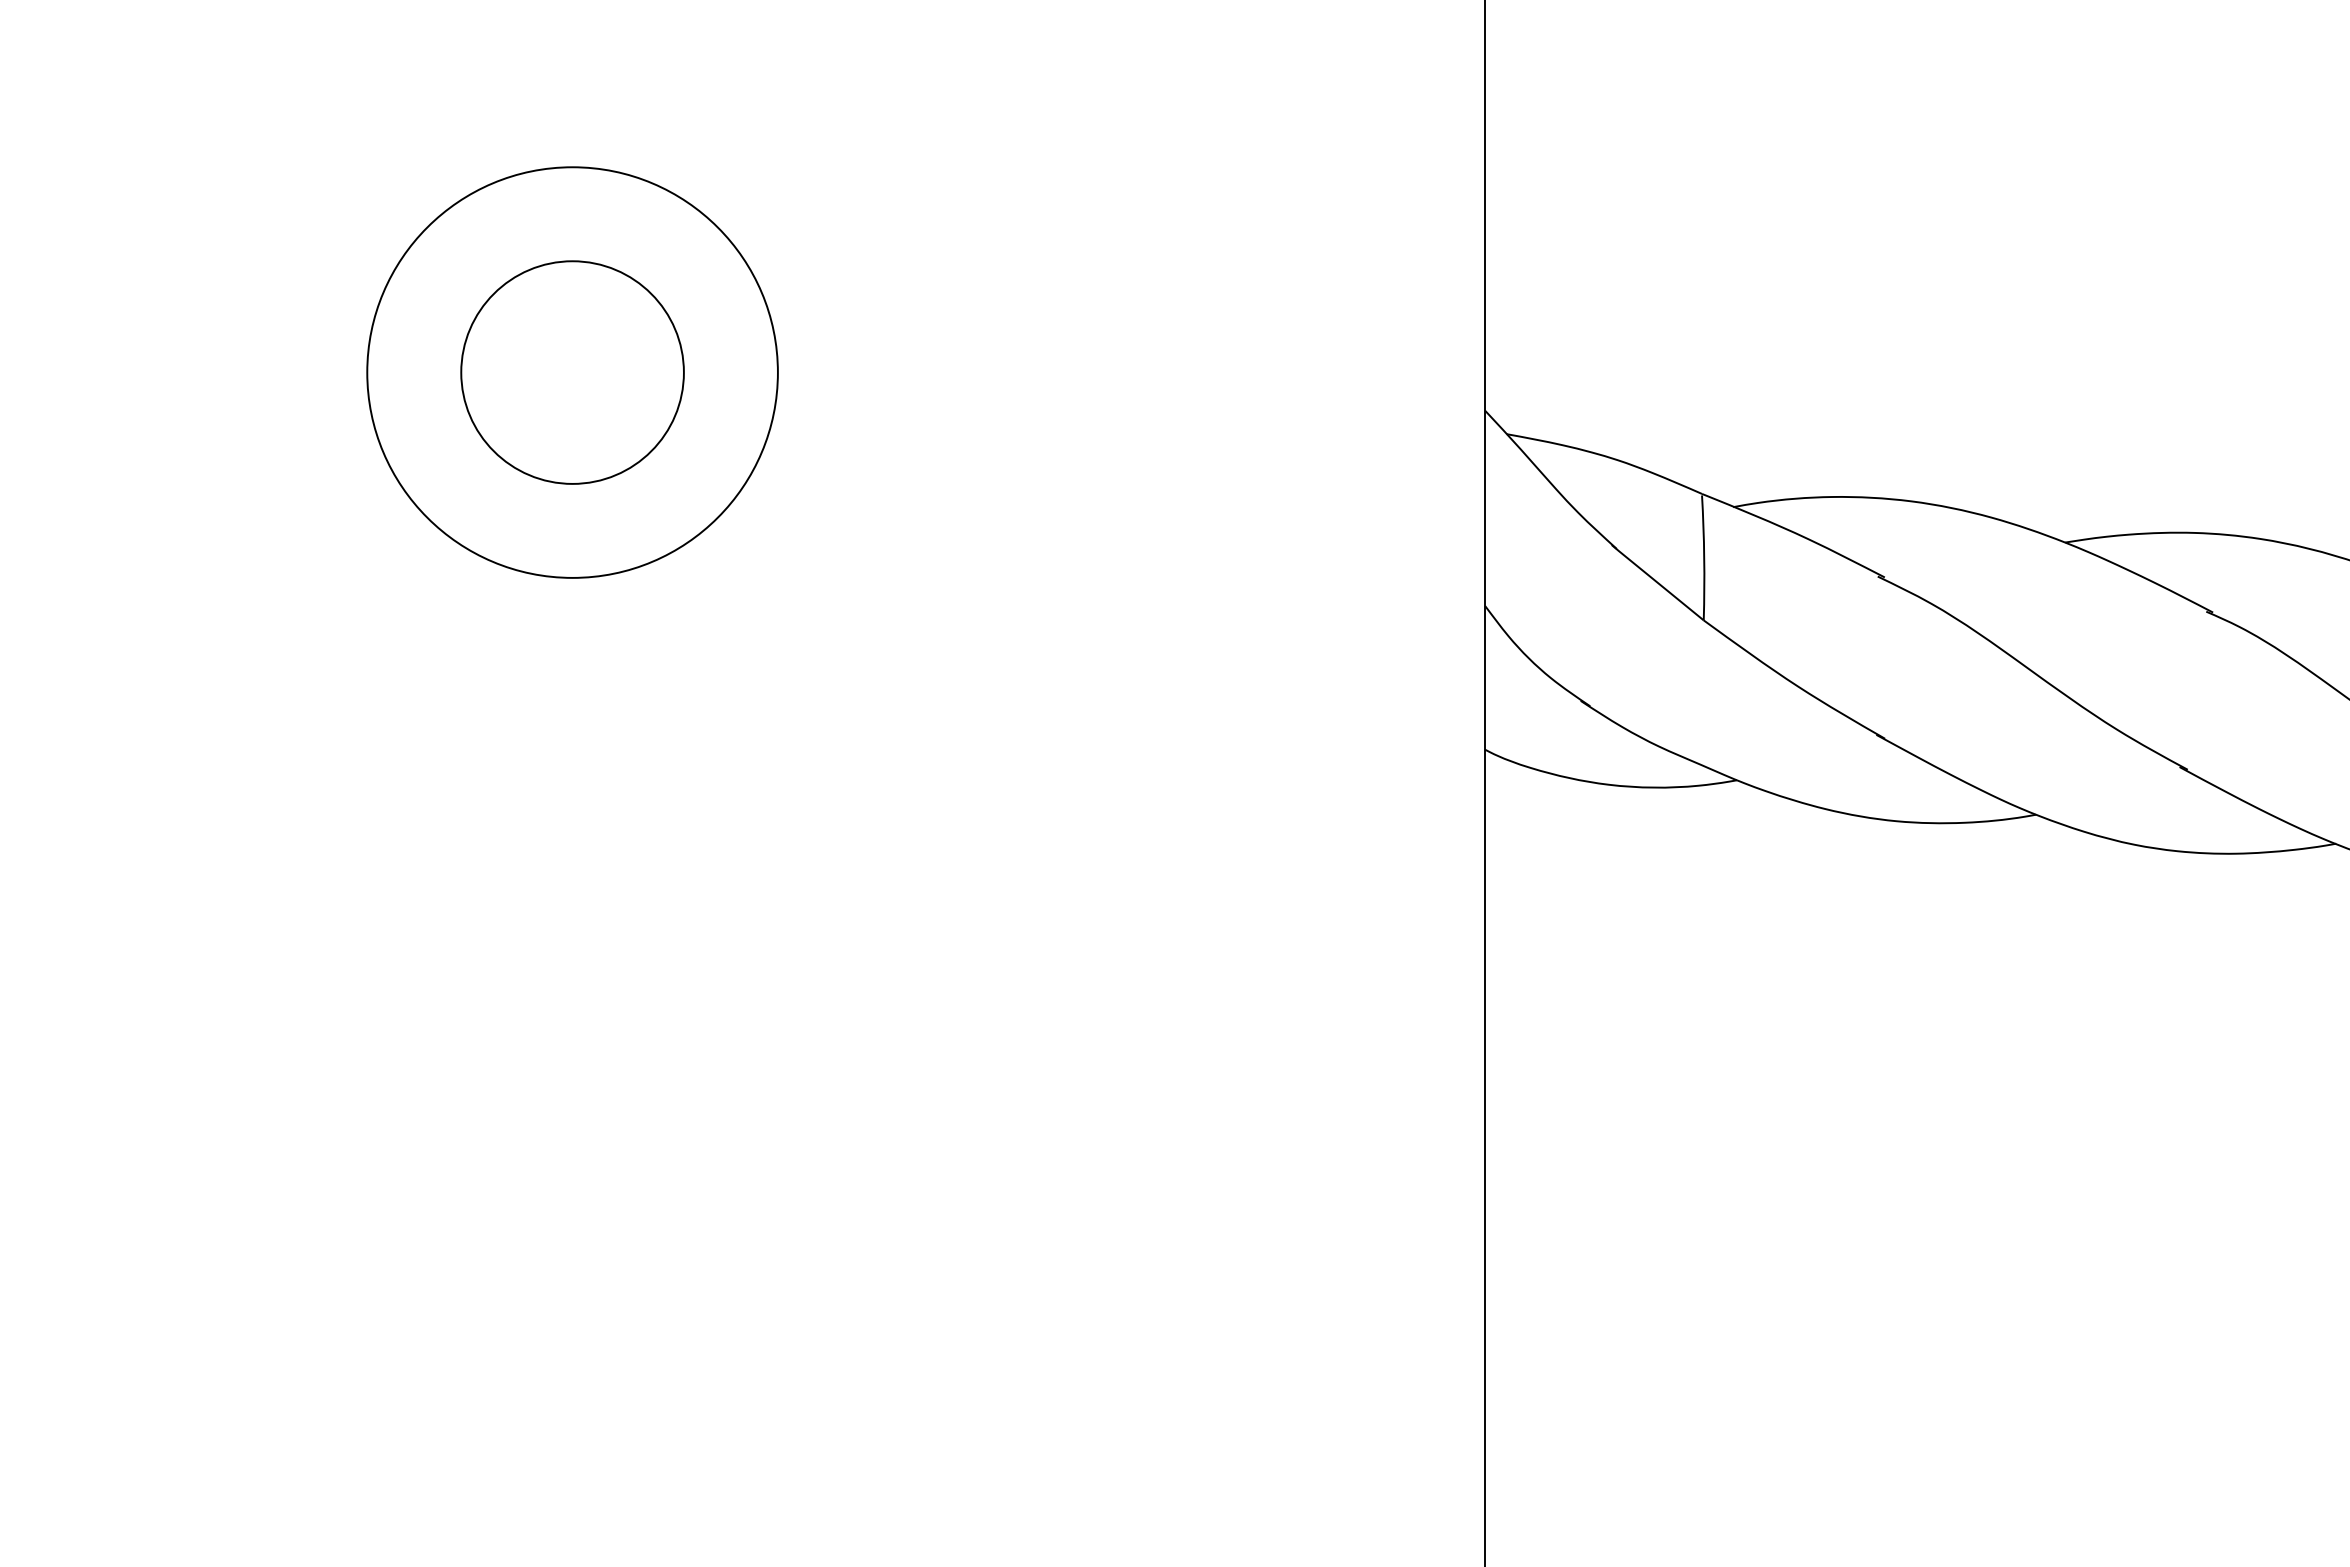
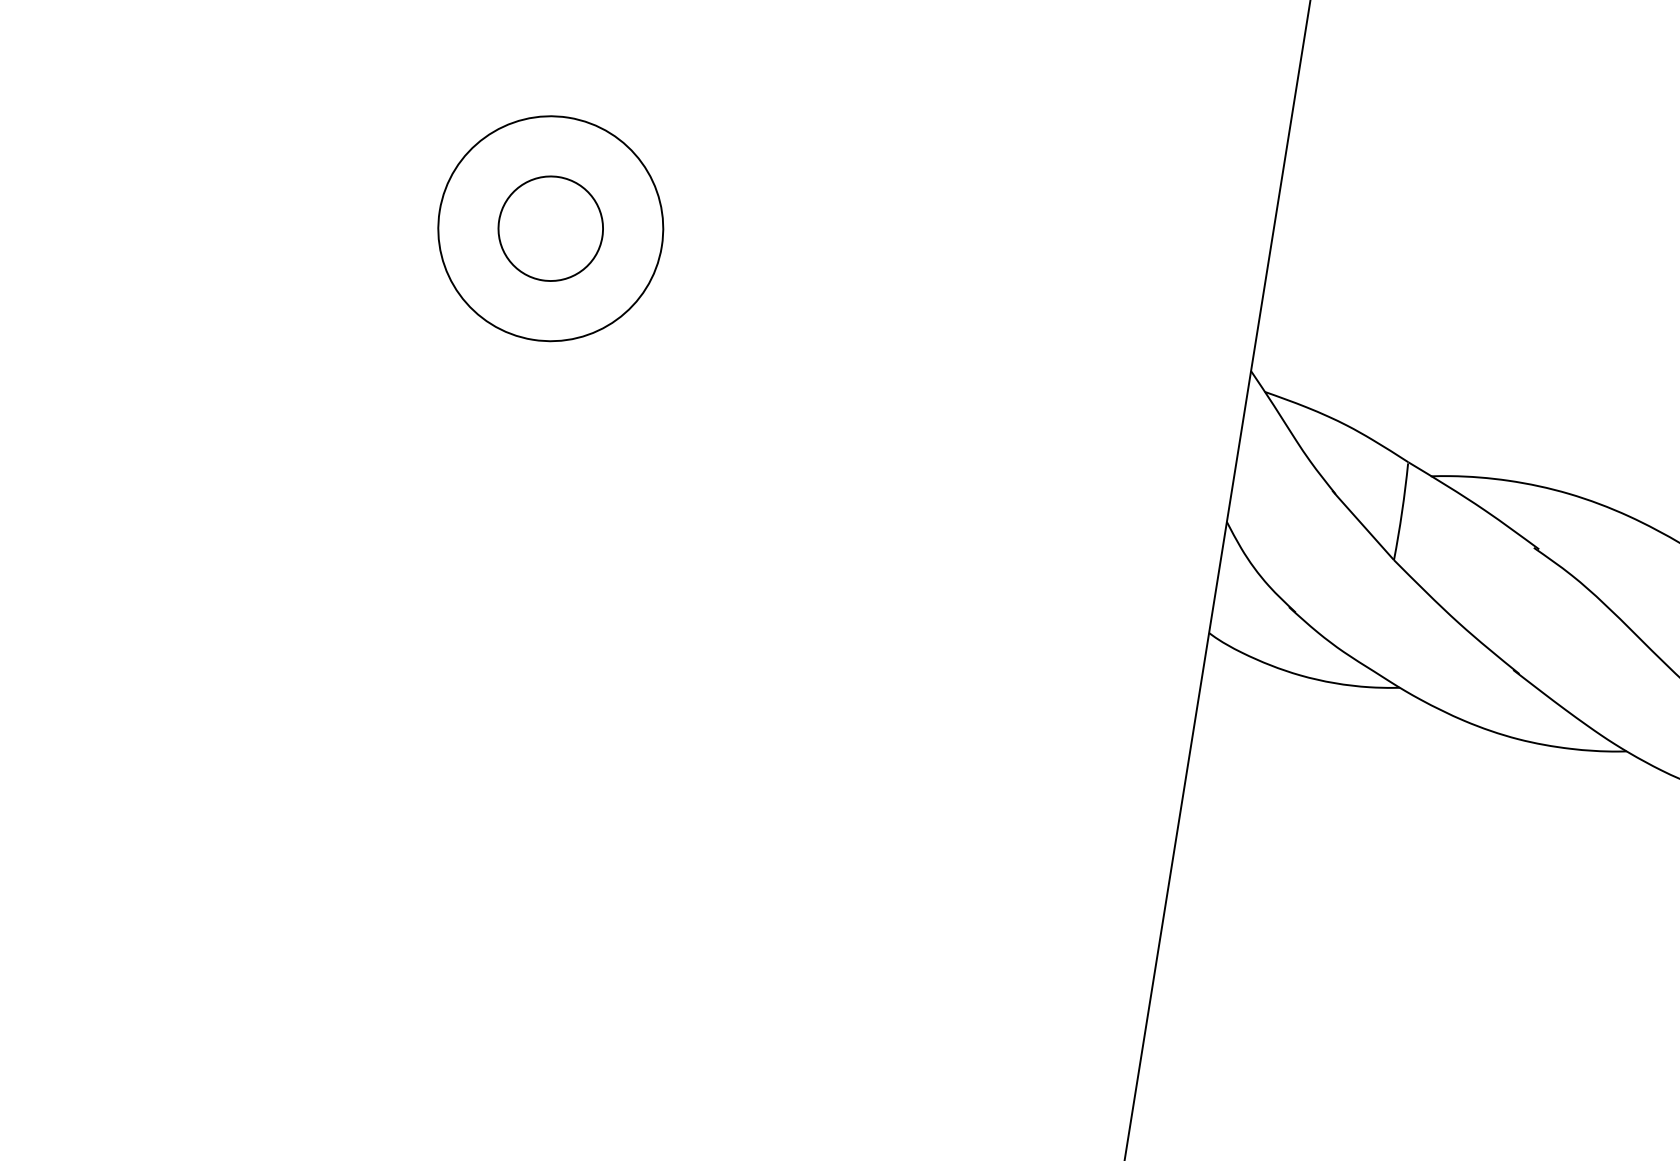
circle: (572, 372) -> (550, 228), size x0.6
circle: (572, 372) -> (550, 228), size x0.7

